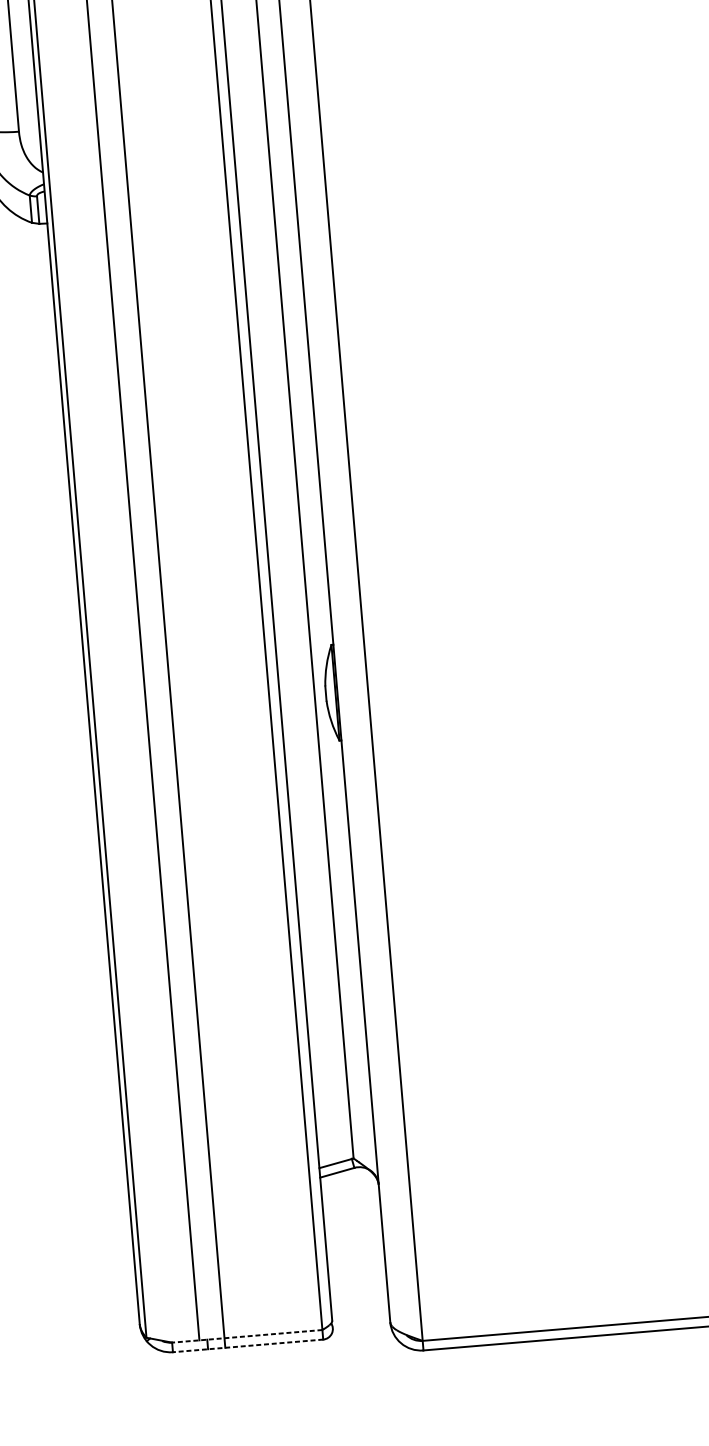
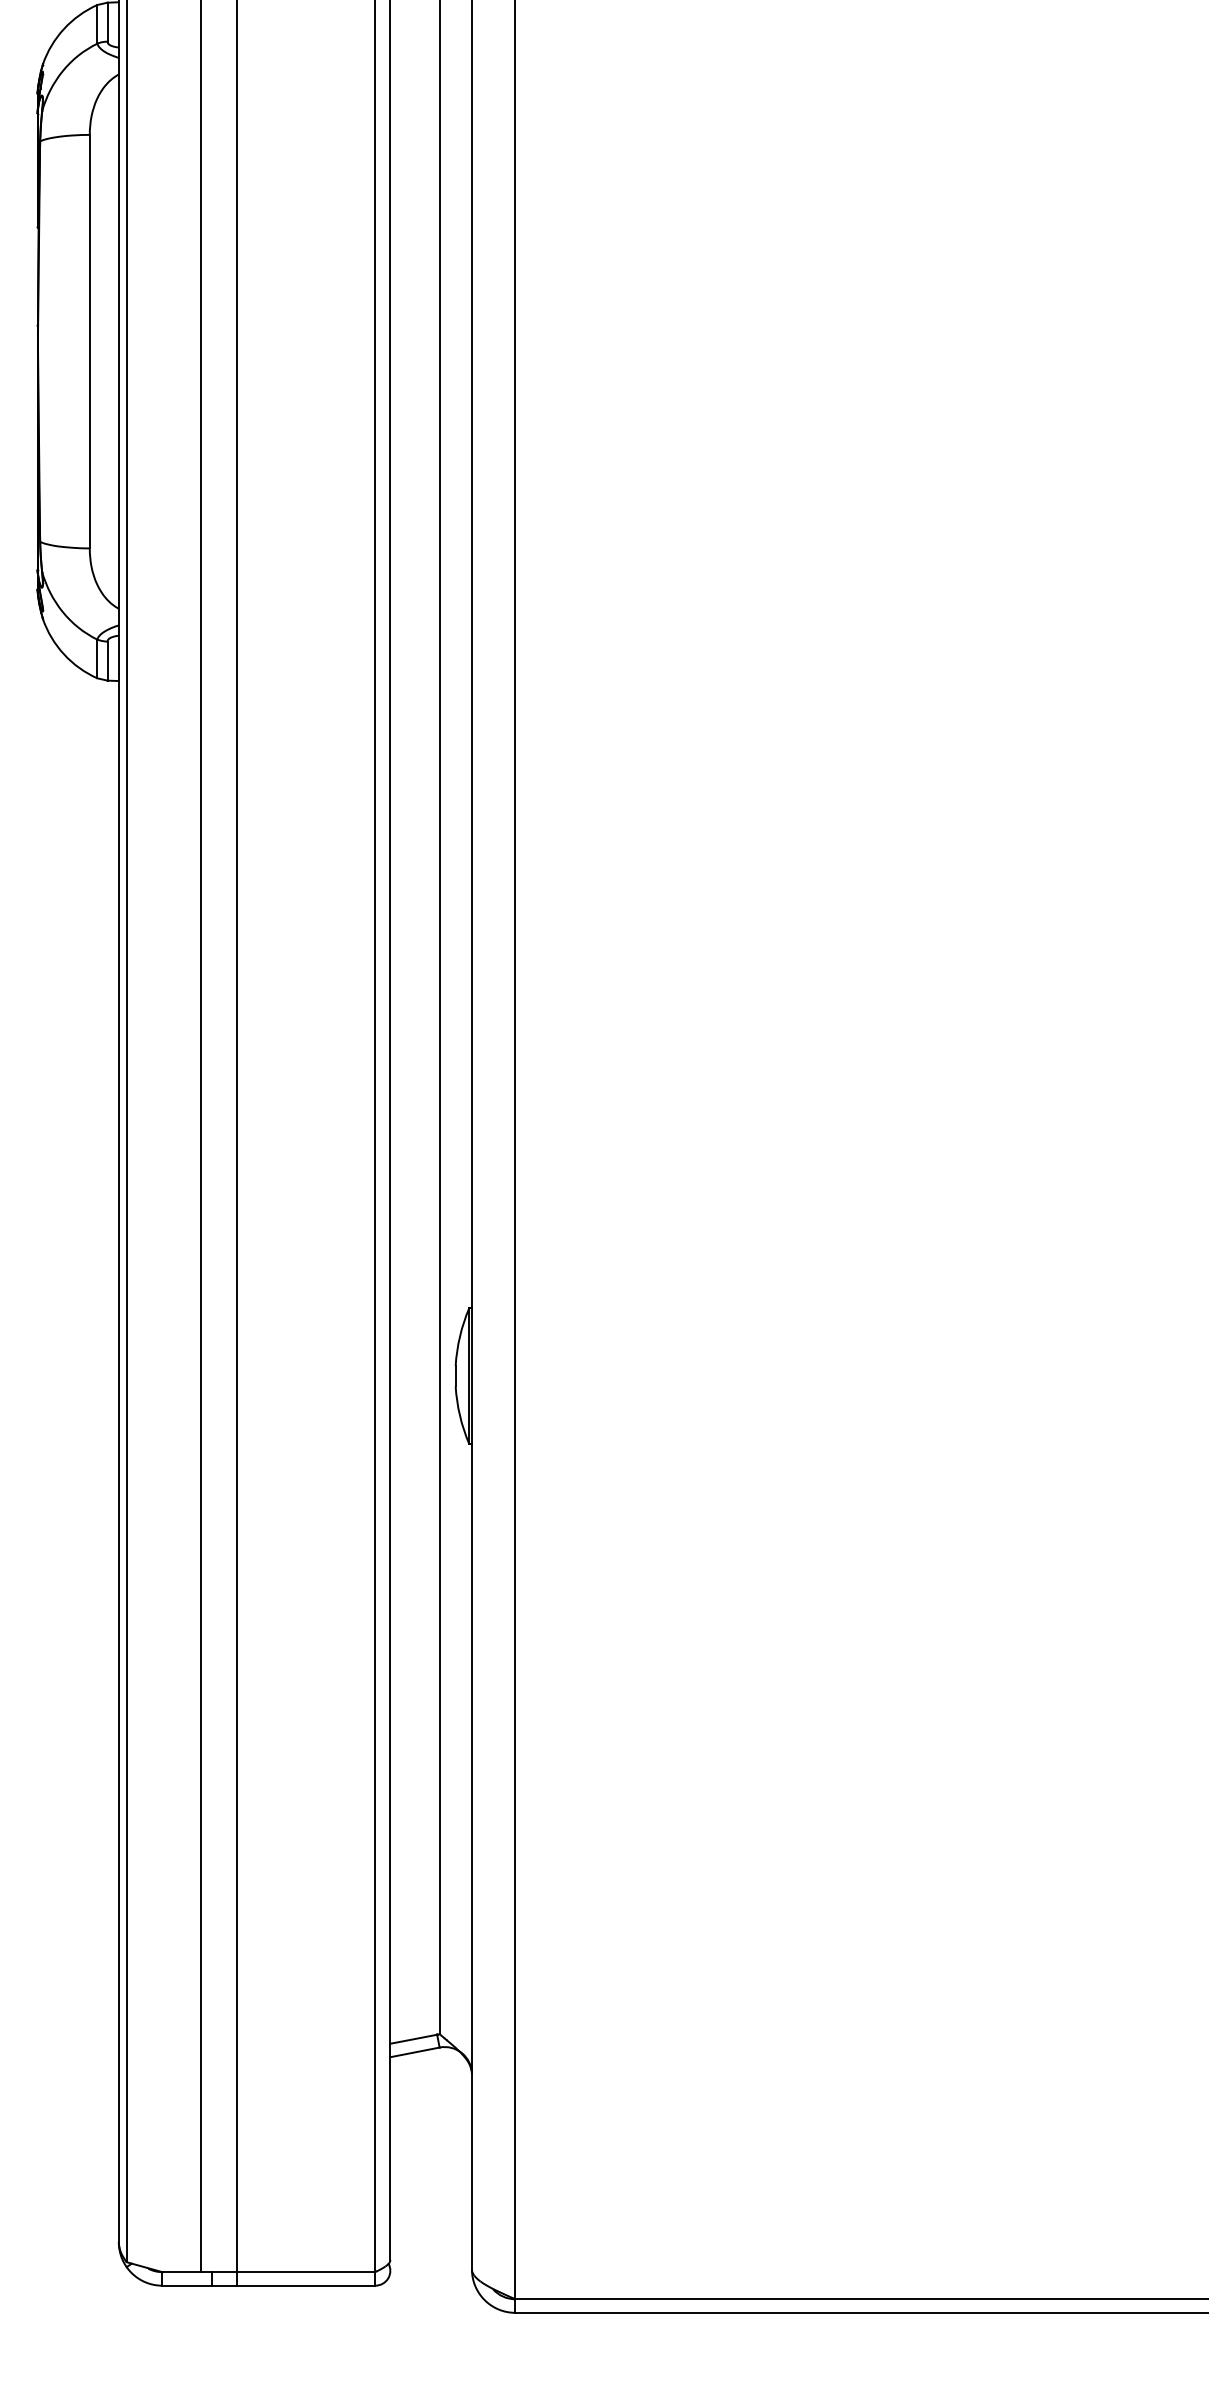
line: (247, 1336) -> (268, 2272), dashed -> solid
line: (247, 1345) -> (268, 2285), dashed -> solid

